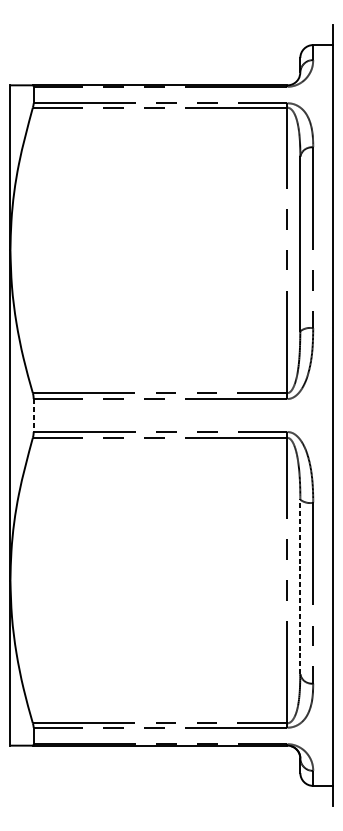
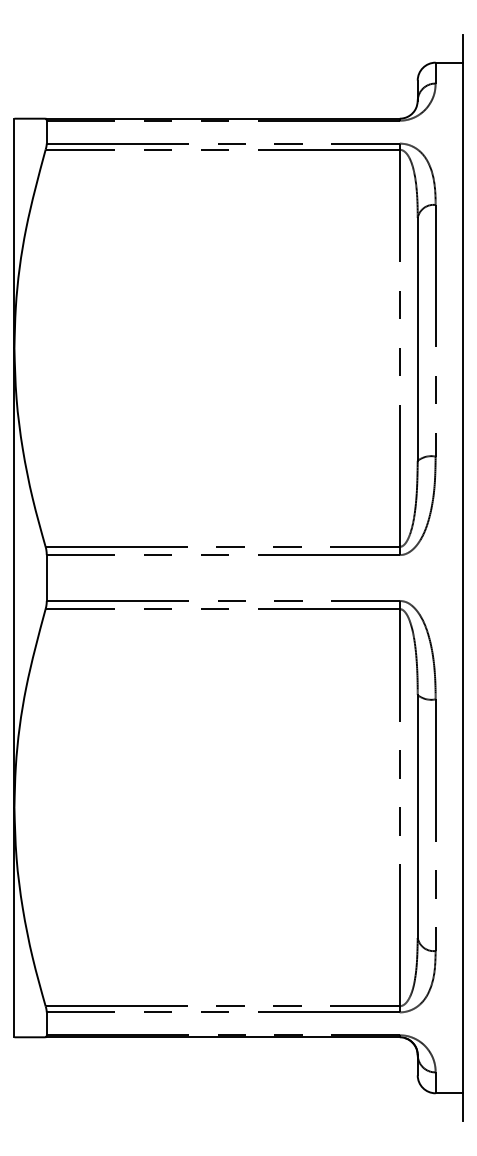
line: (33, 415) -> (46, 578), dashed -> solid
line: (300, 586) -> (417, 816), dashed -> solid

